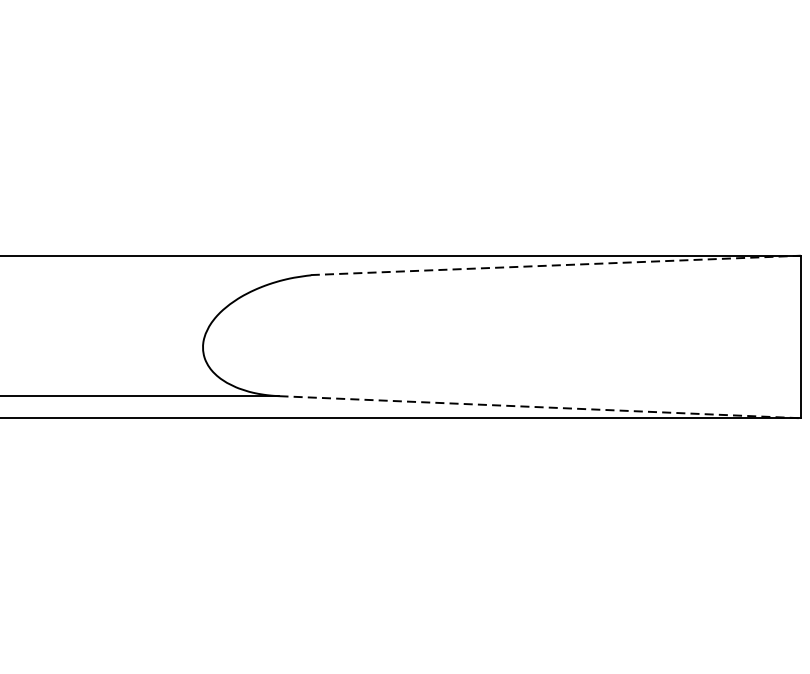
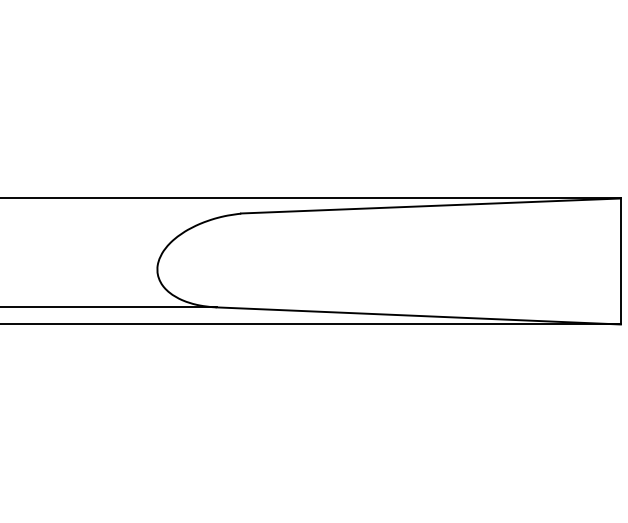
line: (556, 264) -> (431, 205), dashed -> solid
line: (541, 406) -> (419, 315), dashed -> solid

